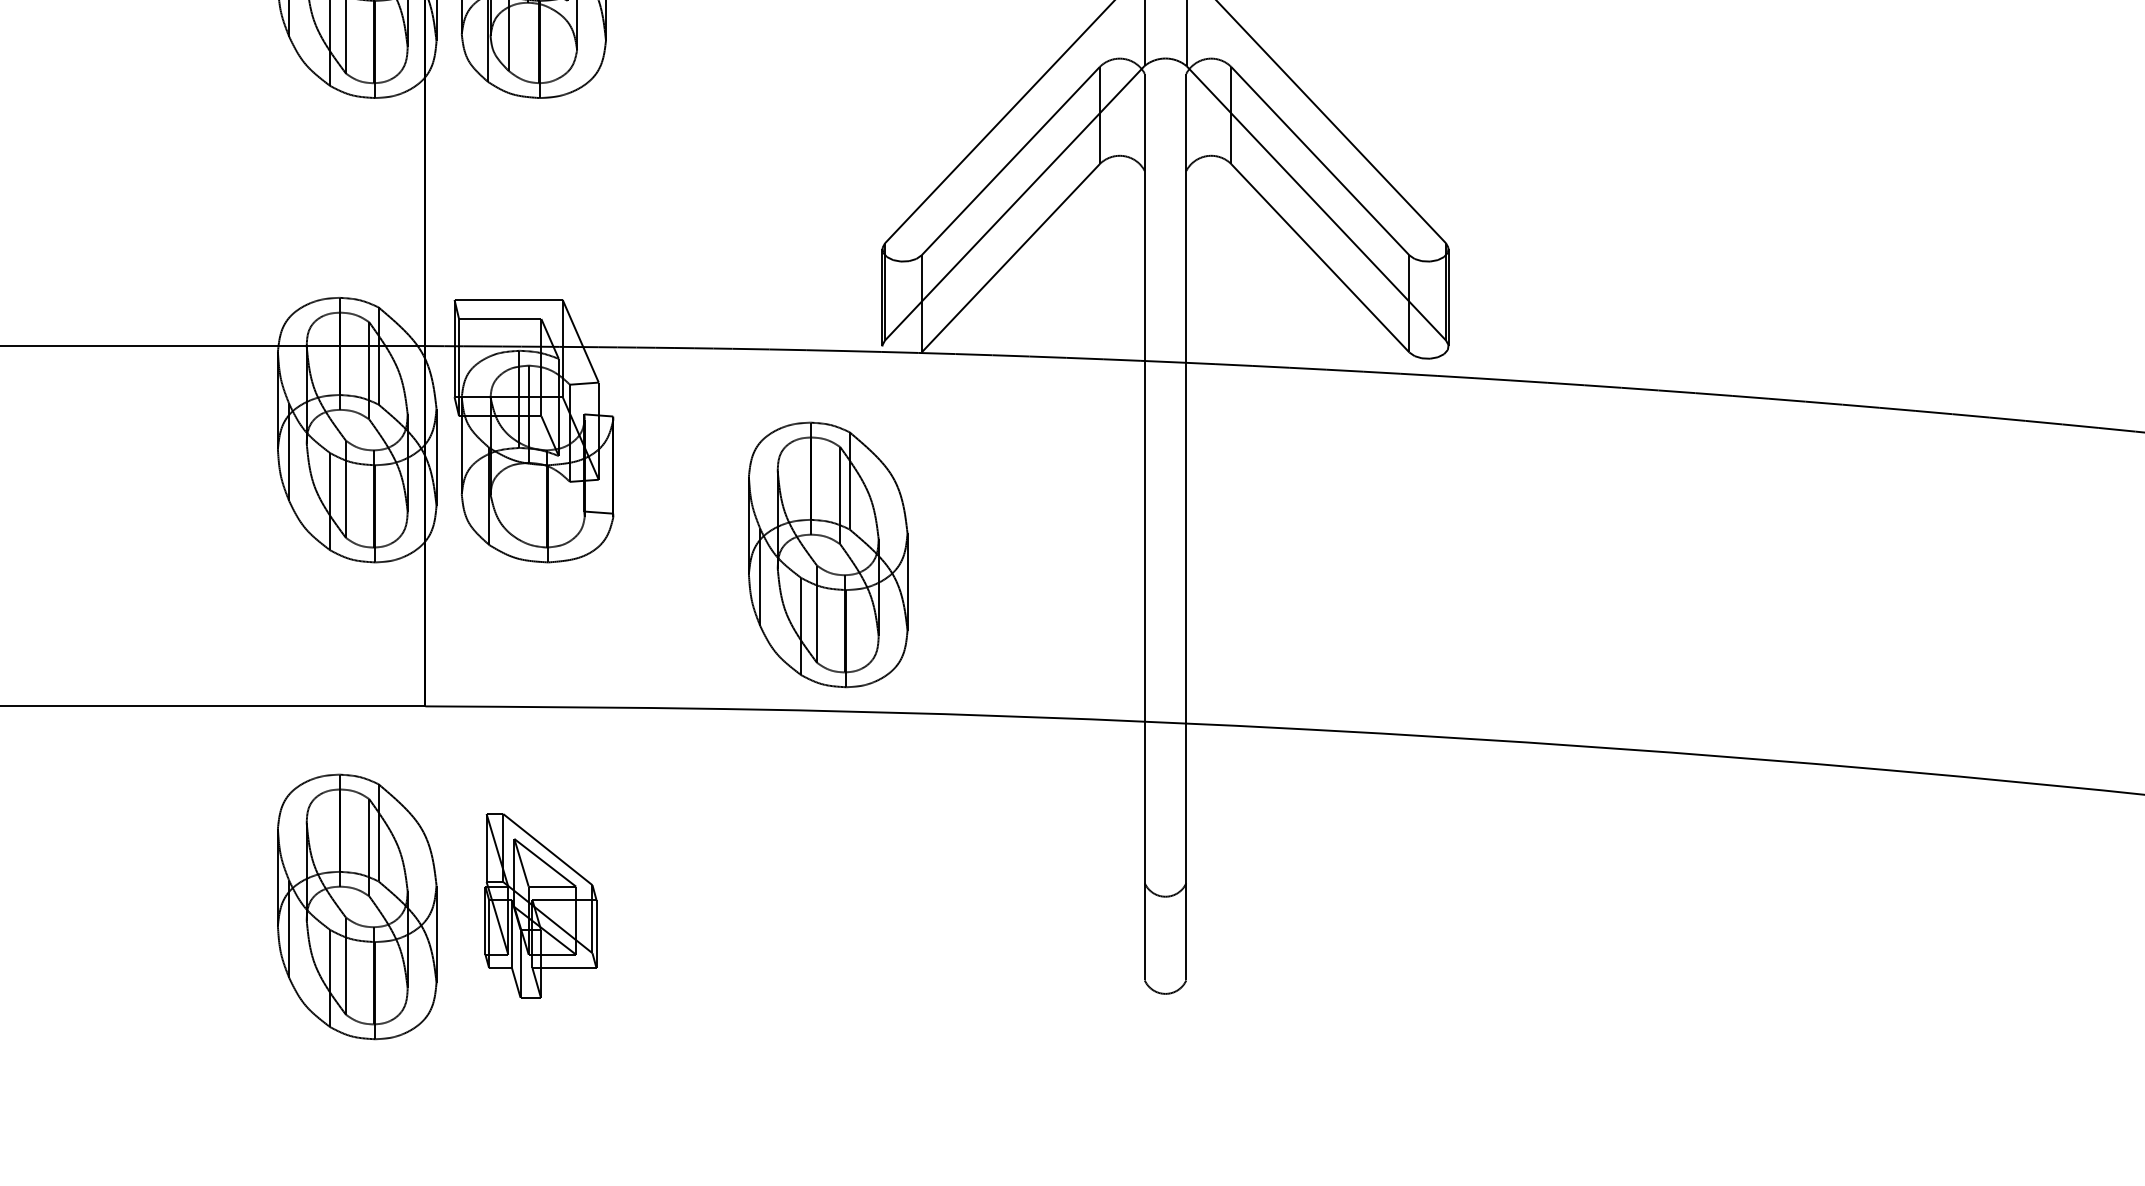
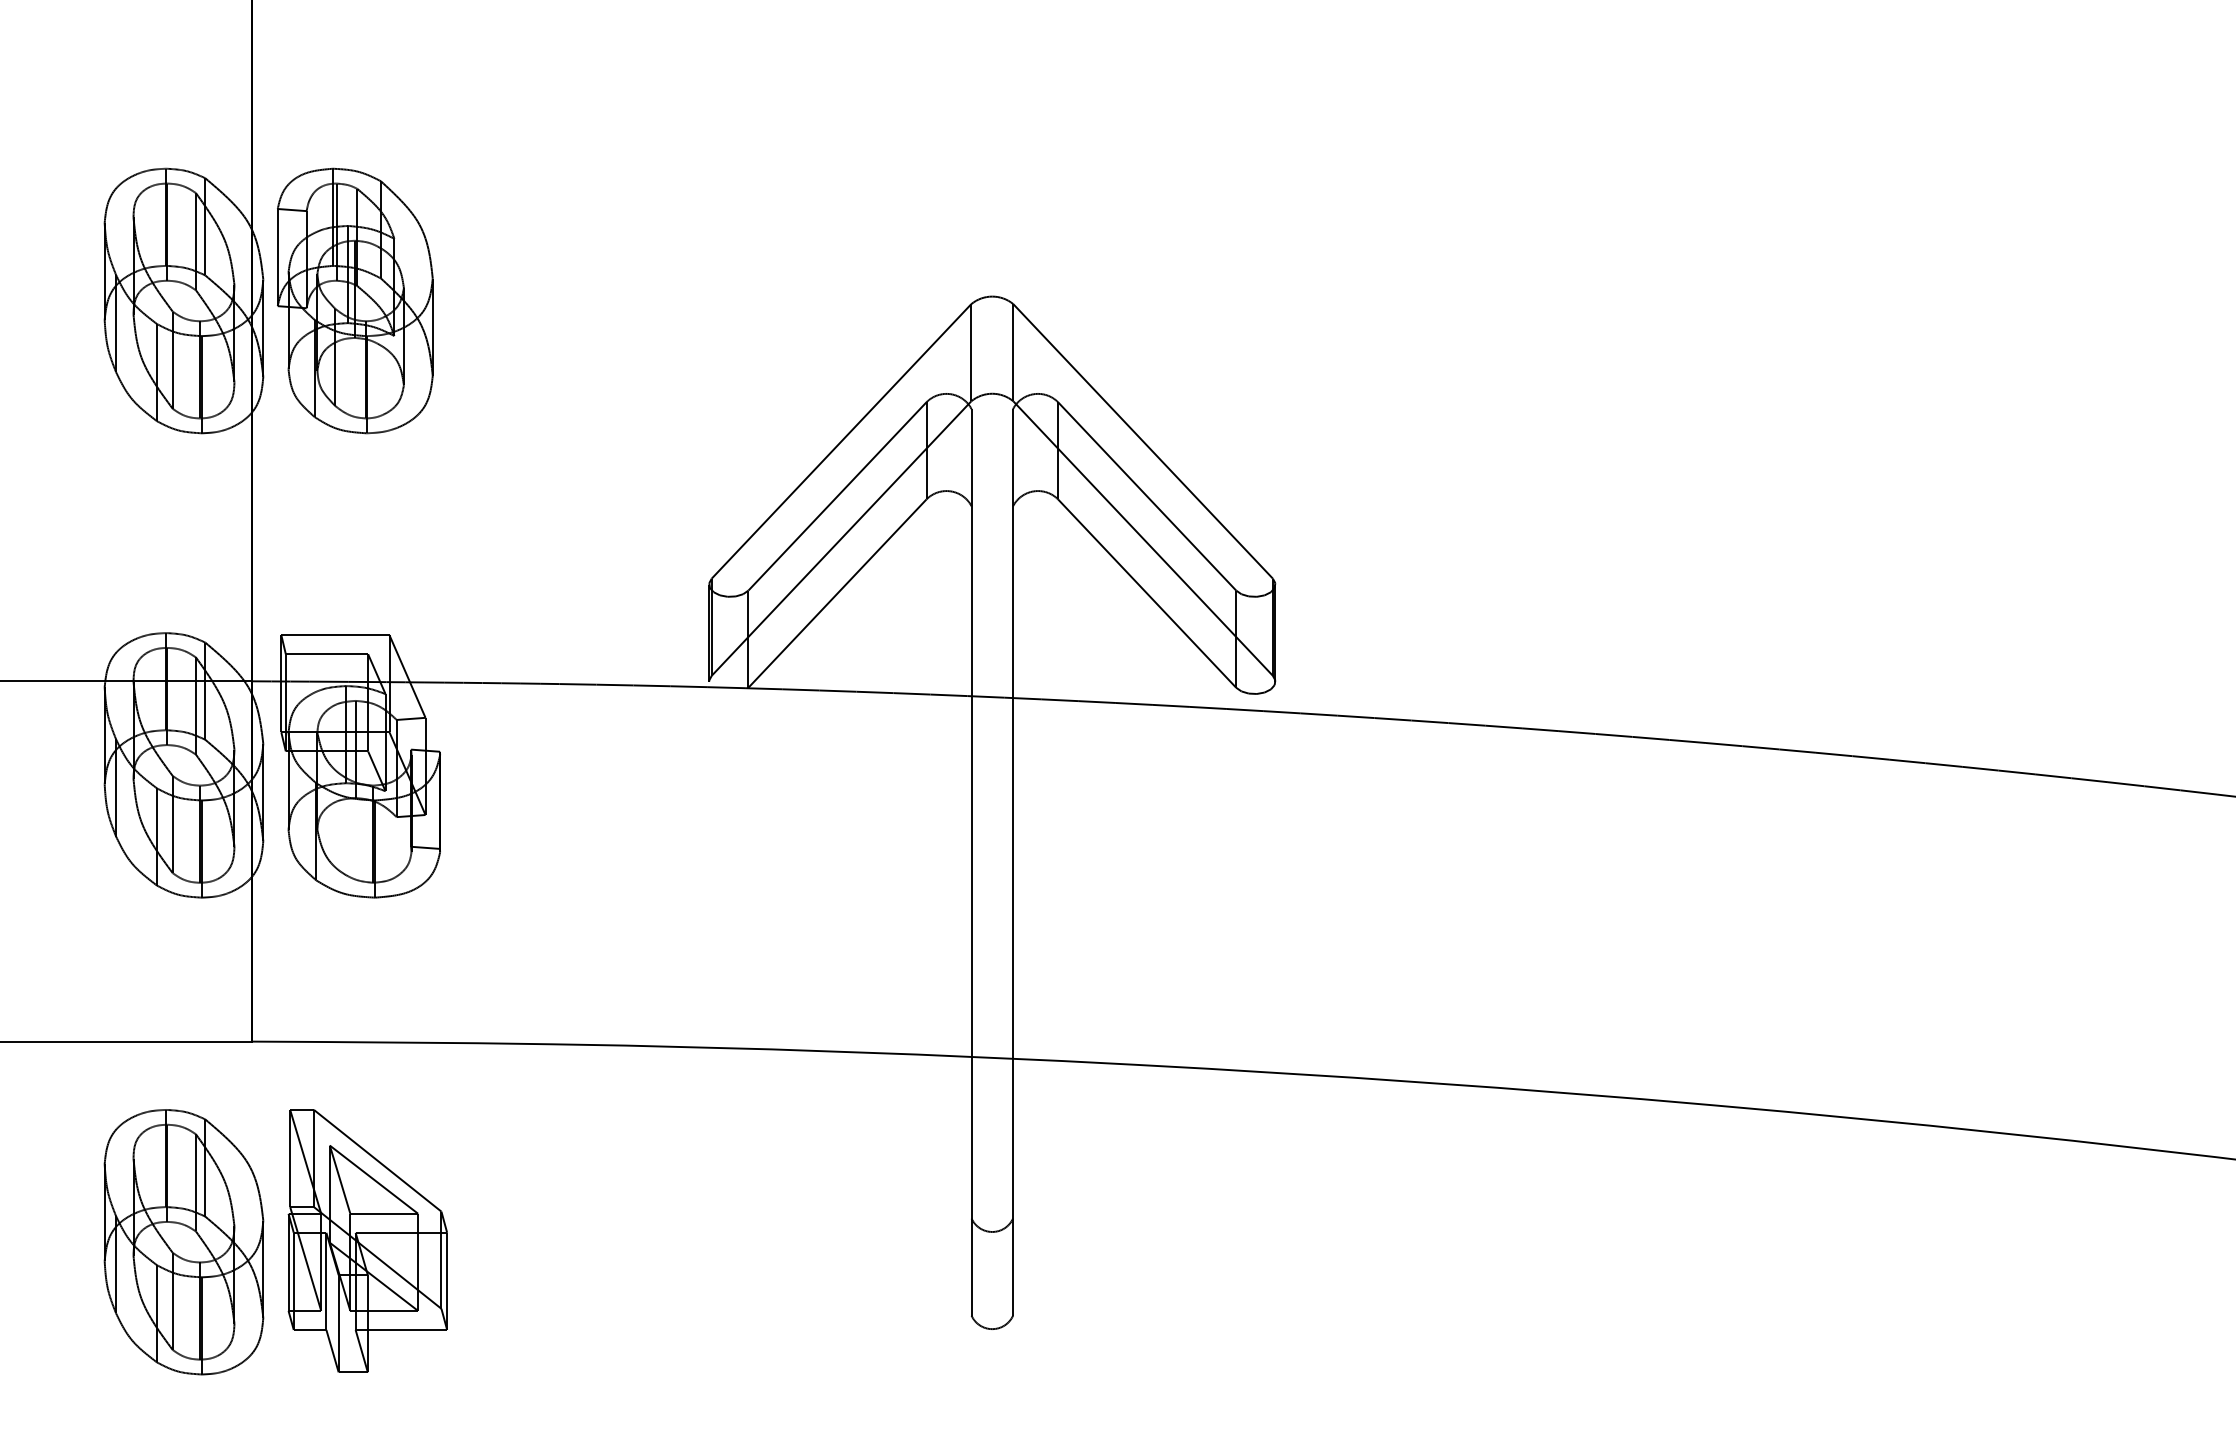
part: (827, 555) -> (654, 890), removed
part: (540, 905) -> (367, 1240), size x1.43

